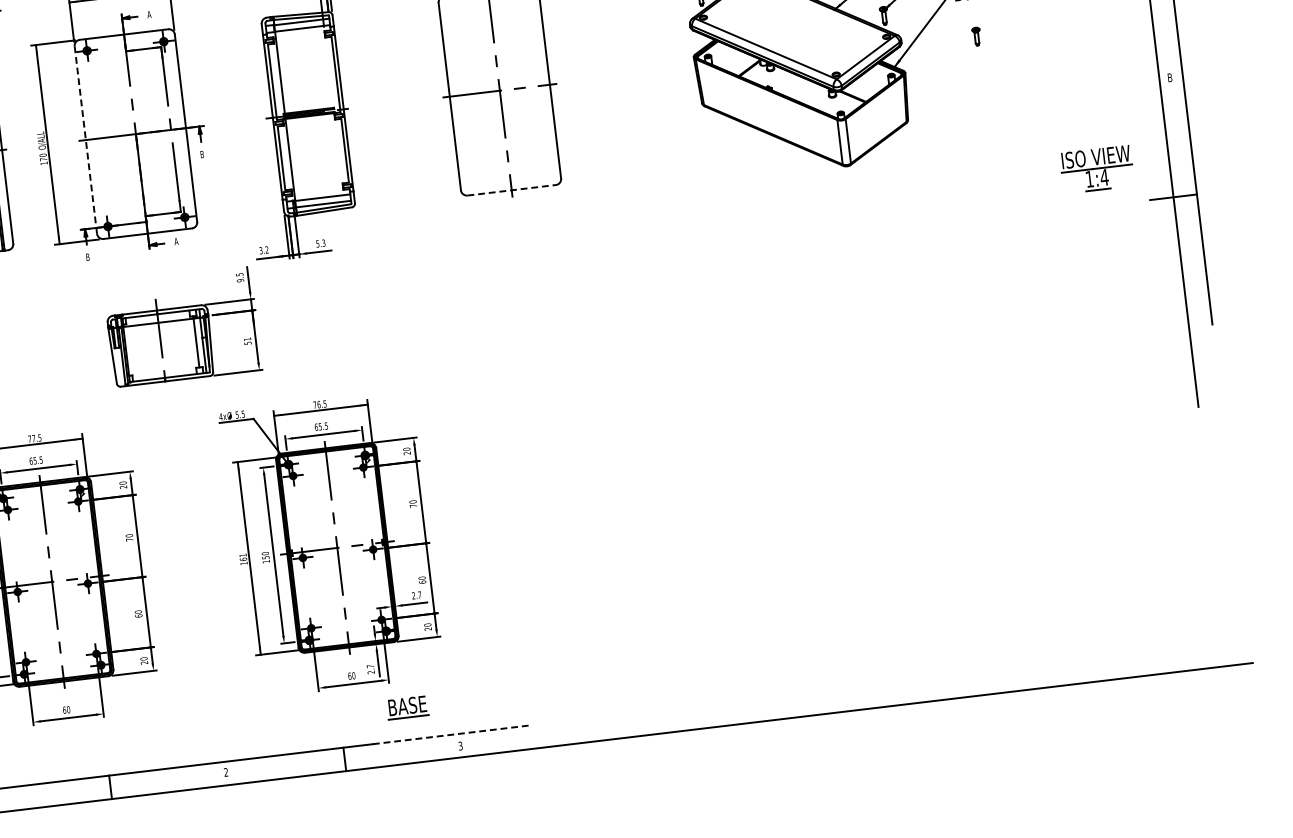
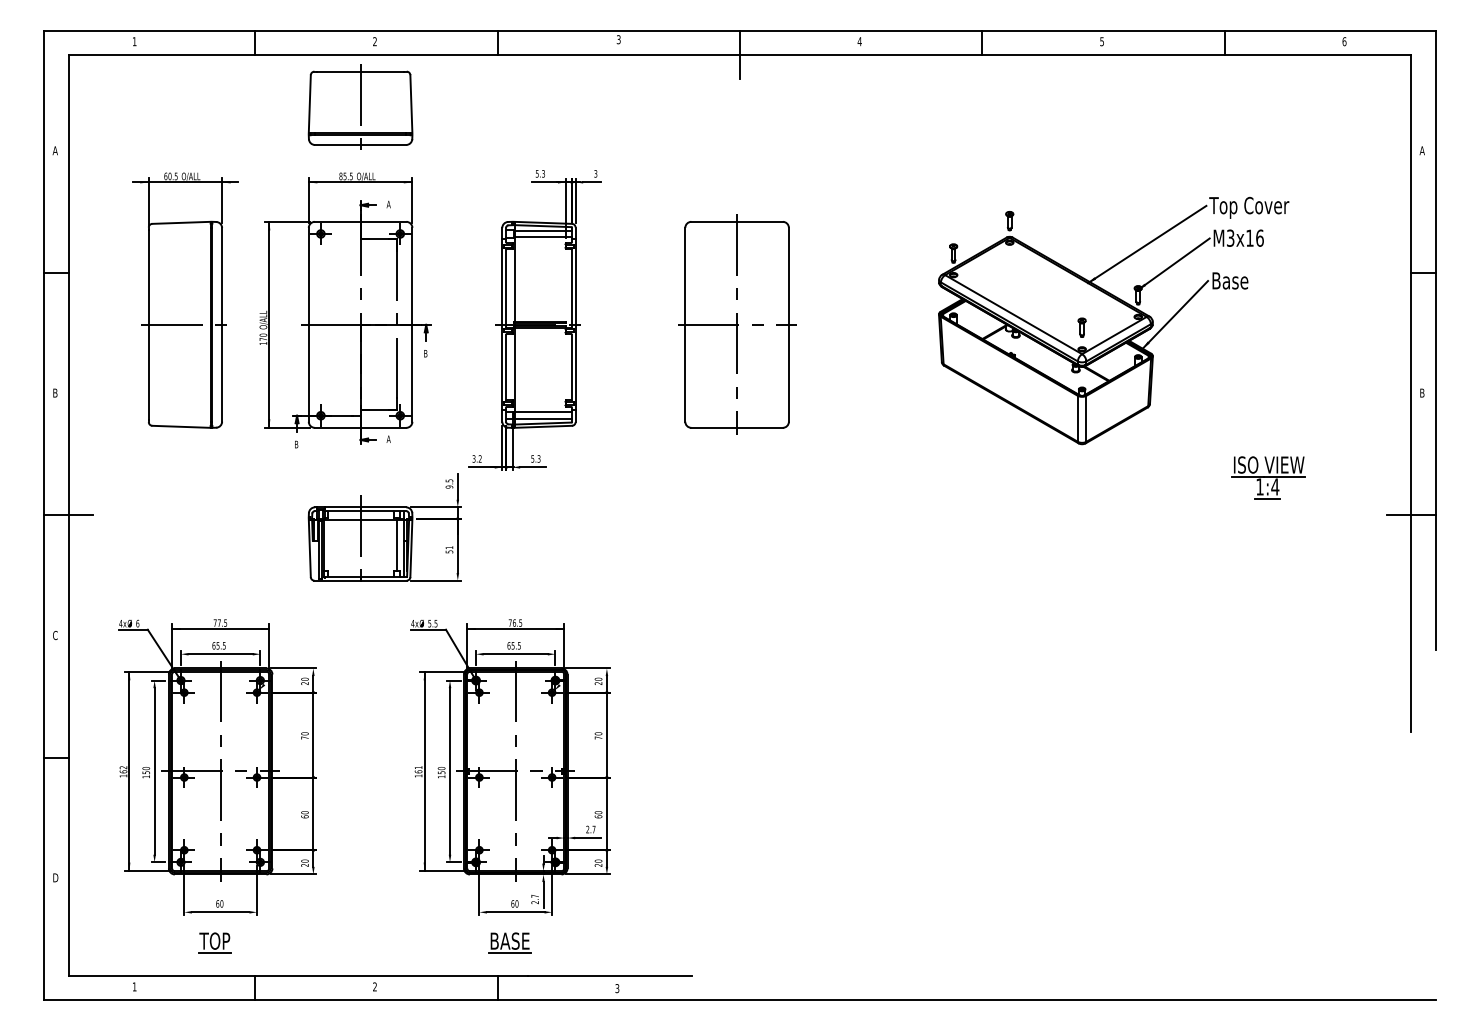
part: (976, 36) -> (1081, 327), moved
line: (85, 139) -> (308, 324), dashed -> solid
part: (1096, 169) -> (1268, 477), moved
line: (512, 189) -> (737, 427), dashed -> solid
part: (407, 707) -> (509, 942), moved
line: (452, 735) -> (610, 976), dashed -> solid
part: (65, 747) -> (214, 942), added

